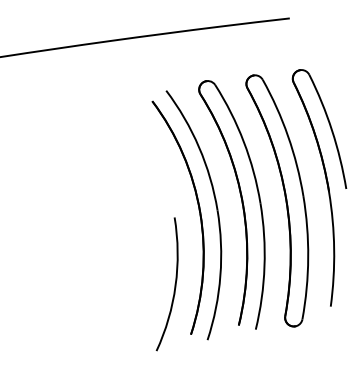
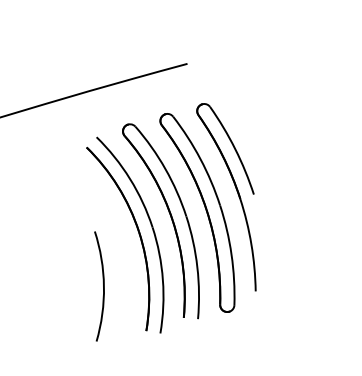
curve: (175, 285) -> (103, 286), moved

